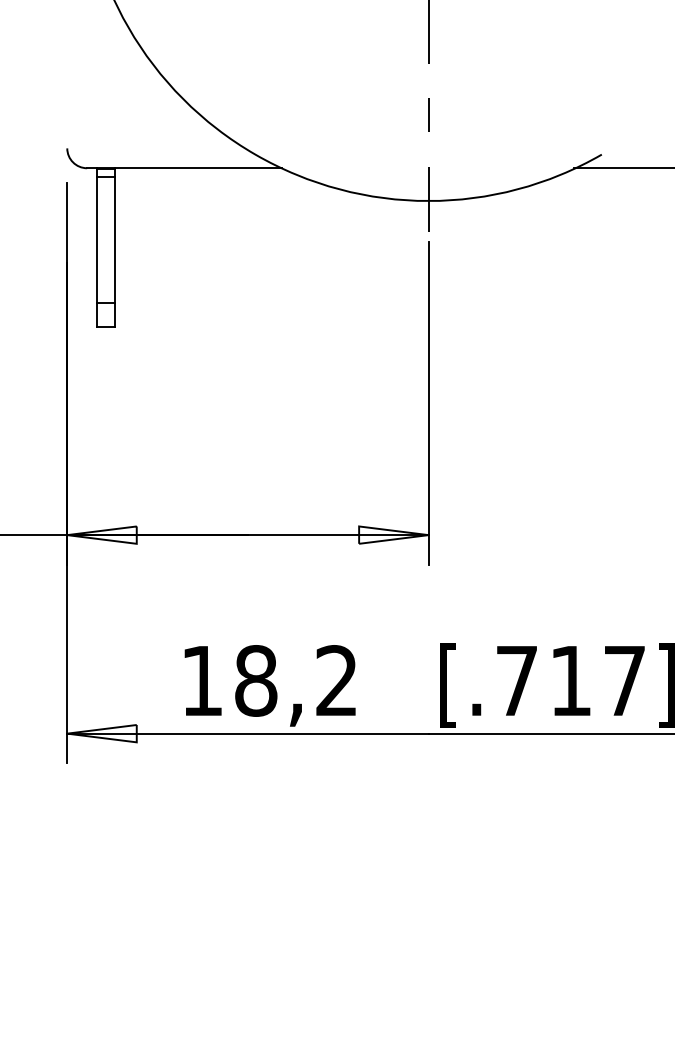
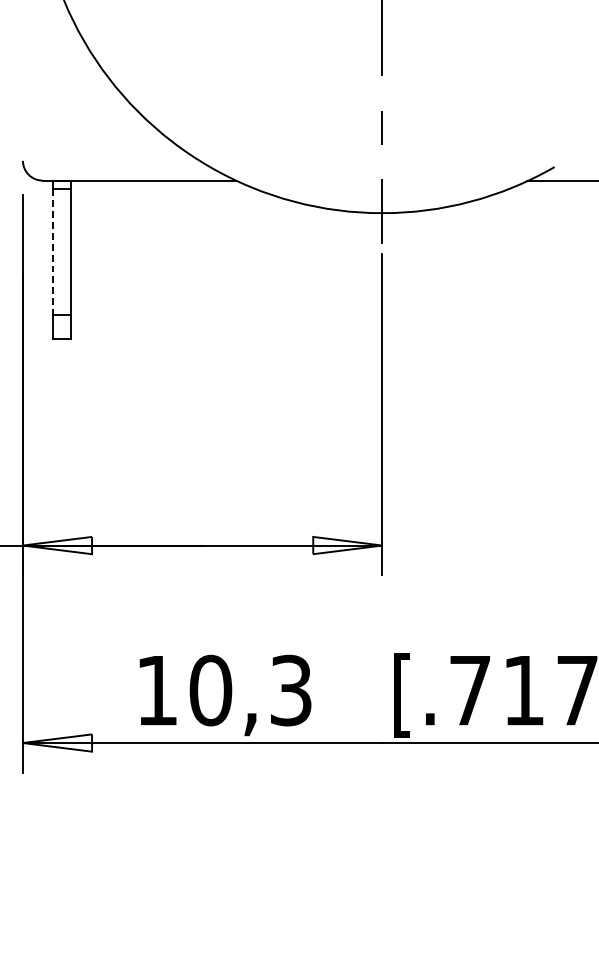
line: (97, 240) -> (53, 252), solid -> dashed
text: (296, 680) -> (250, 690), 18,2 -> 10,3

